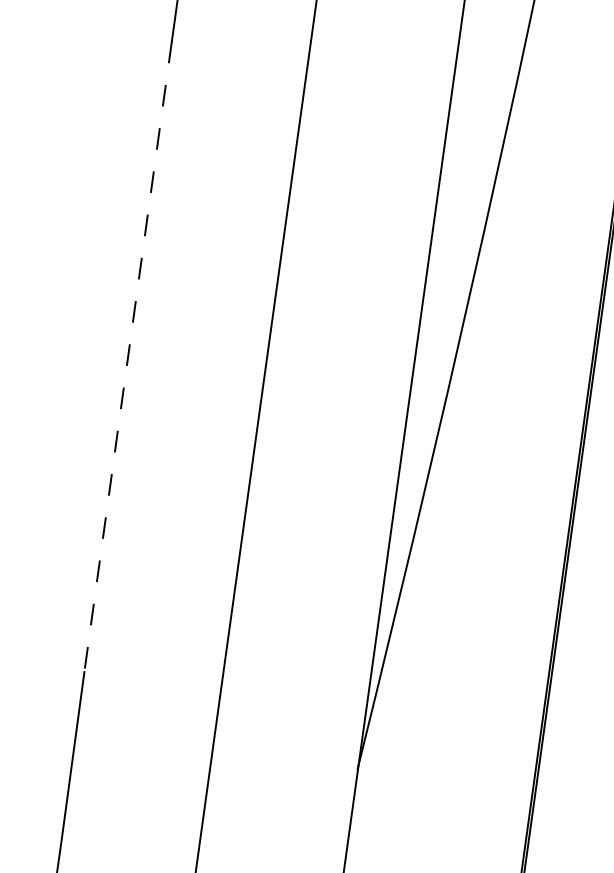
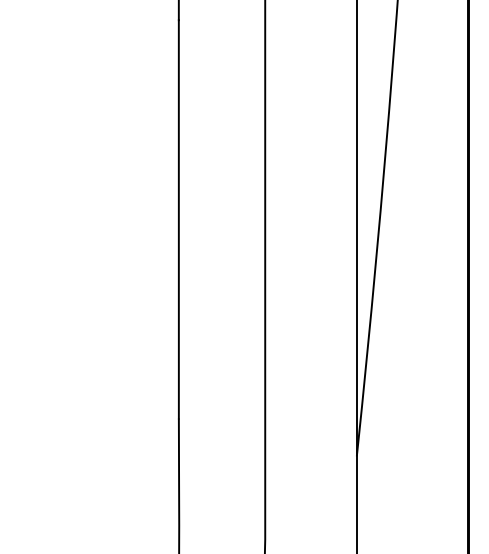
line: (127, 356) -> (178, 219), dashed -> solid

